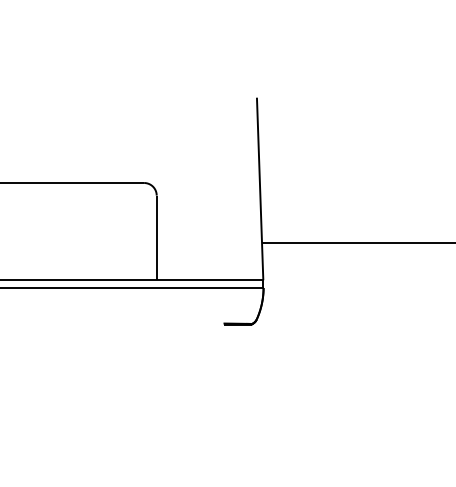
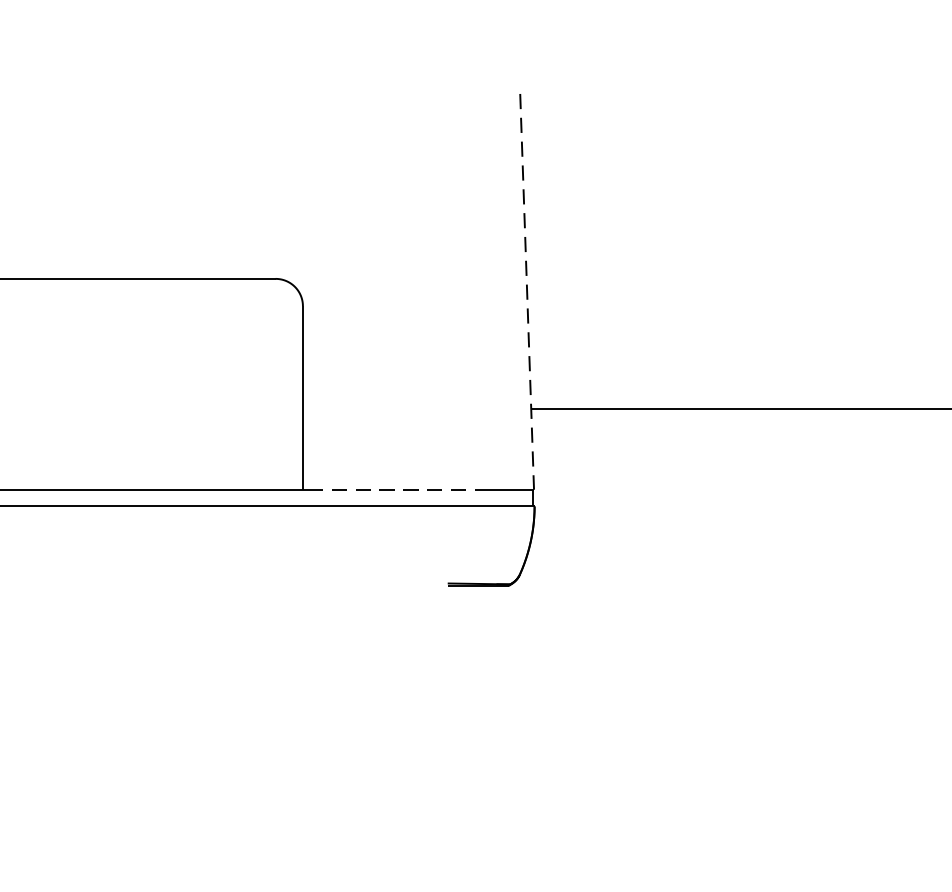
line: (260, 189) -> (527, 292), solid -> dashed
line: (197, 280) -> (391, 490), solid -> dashed

